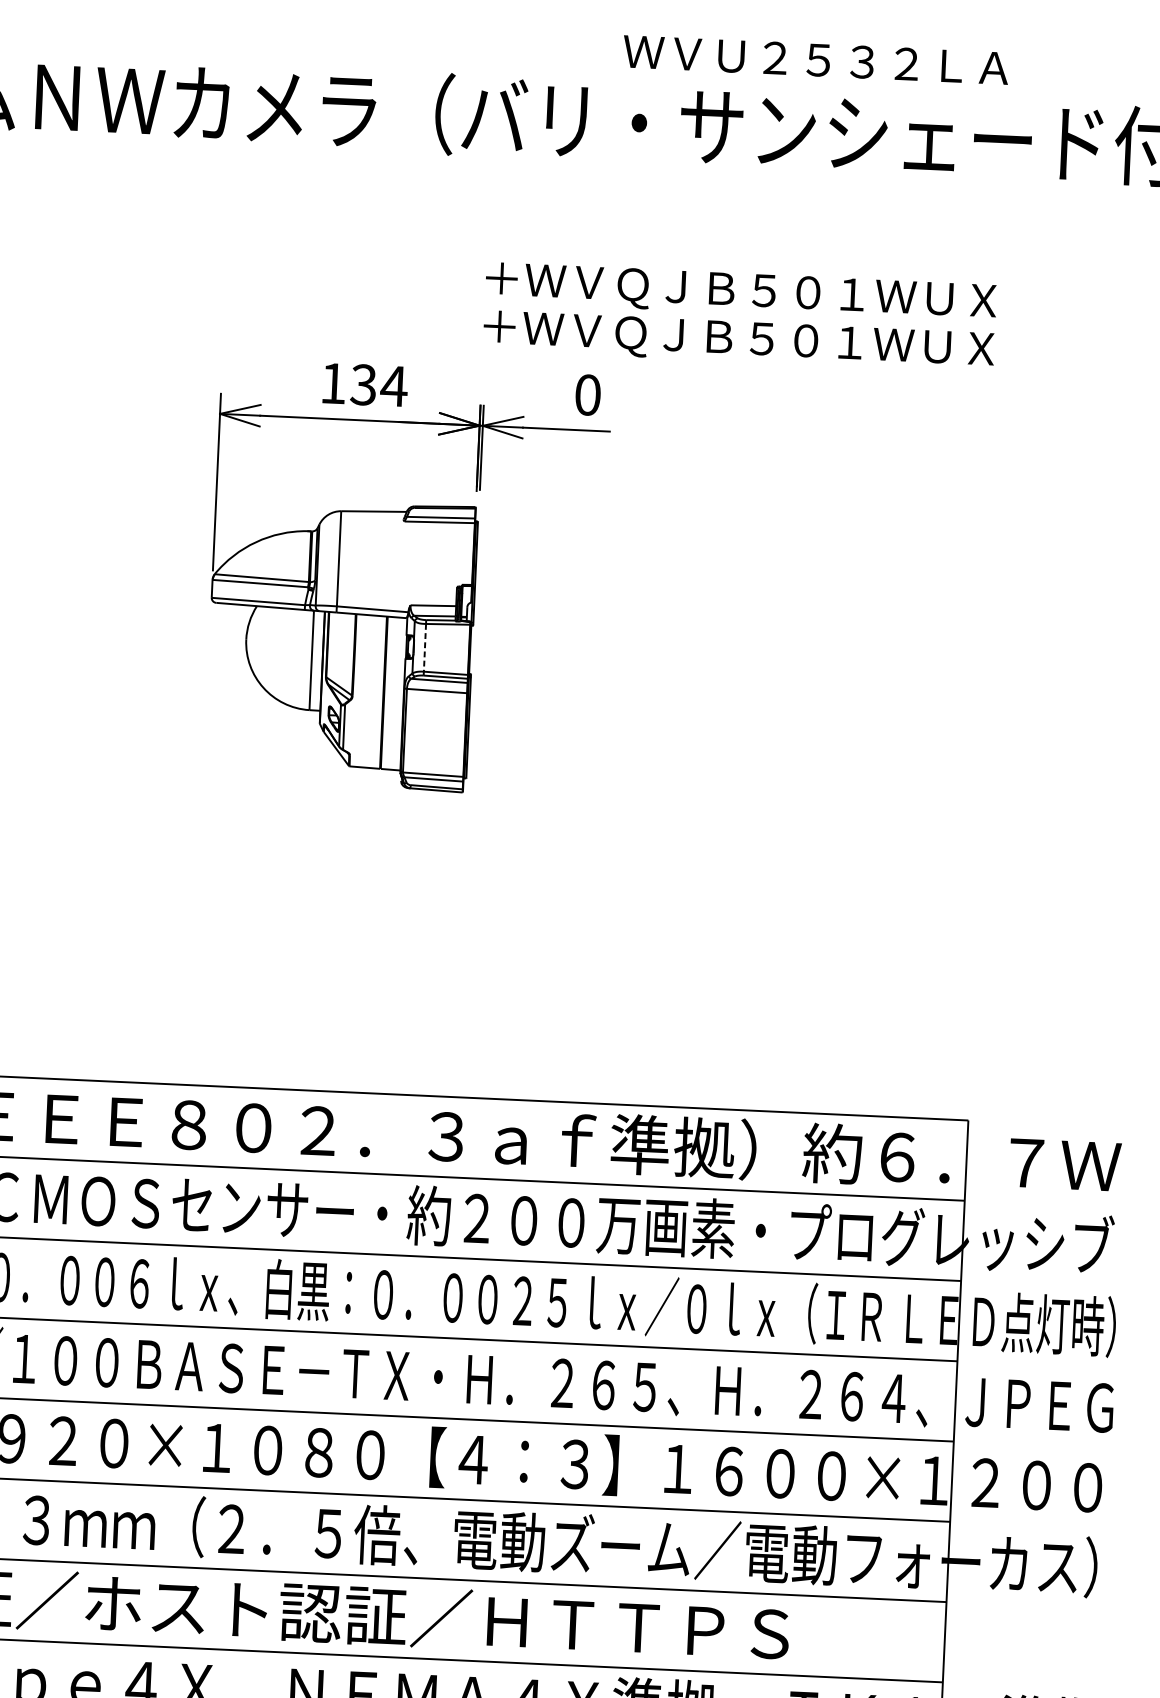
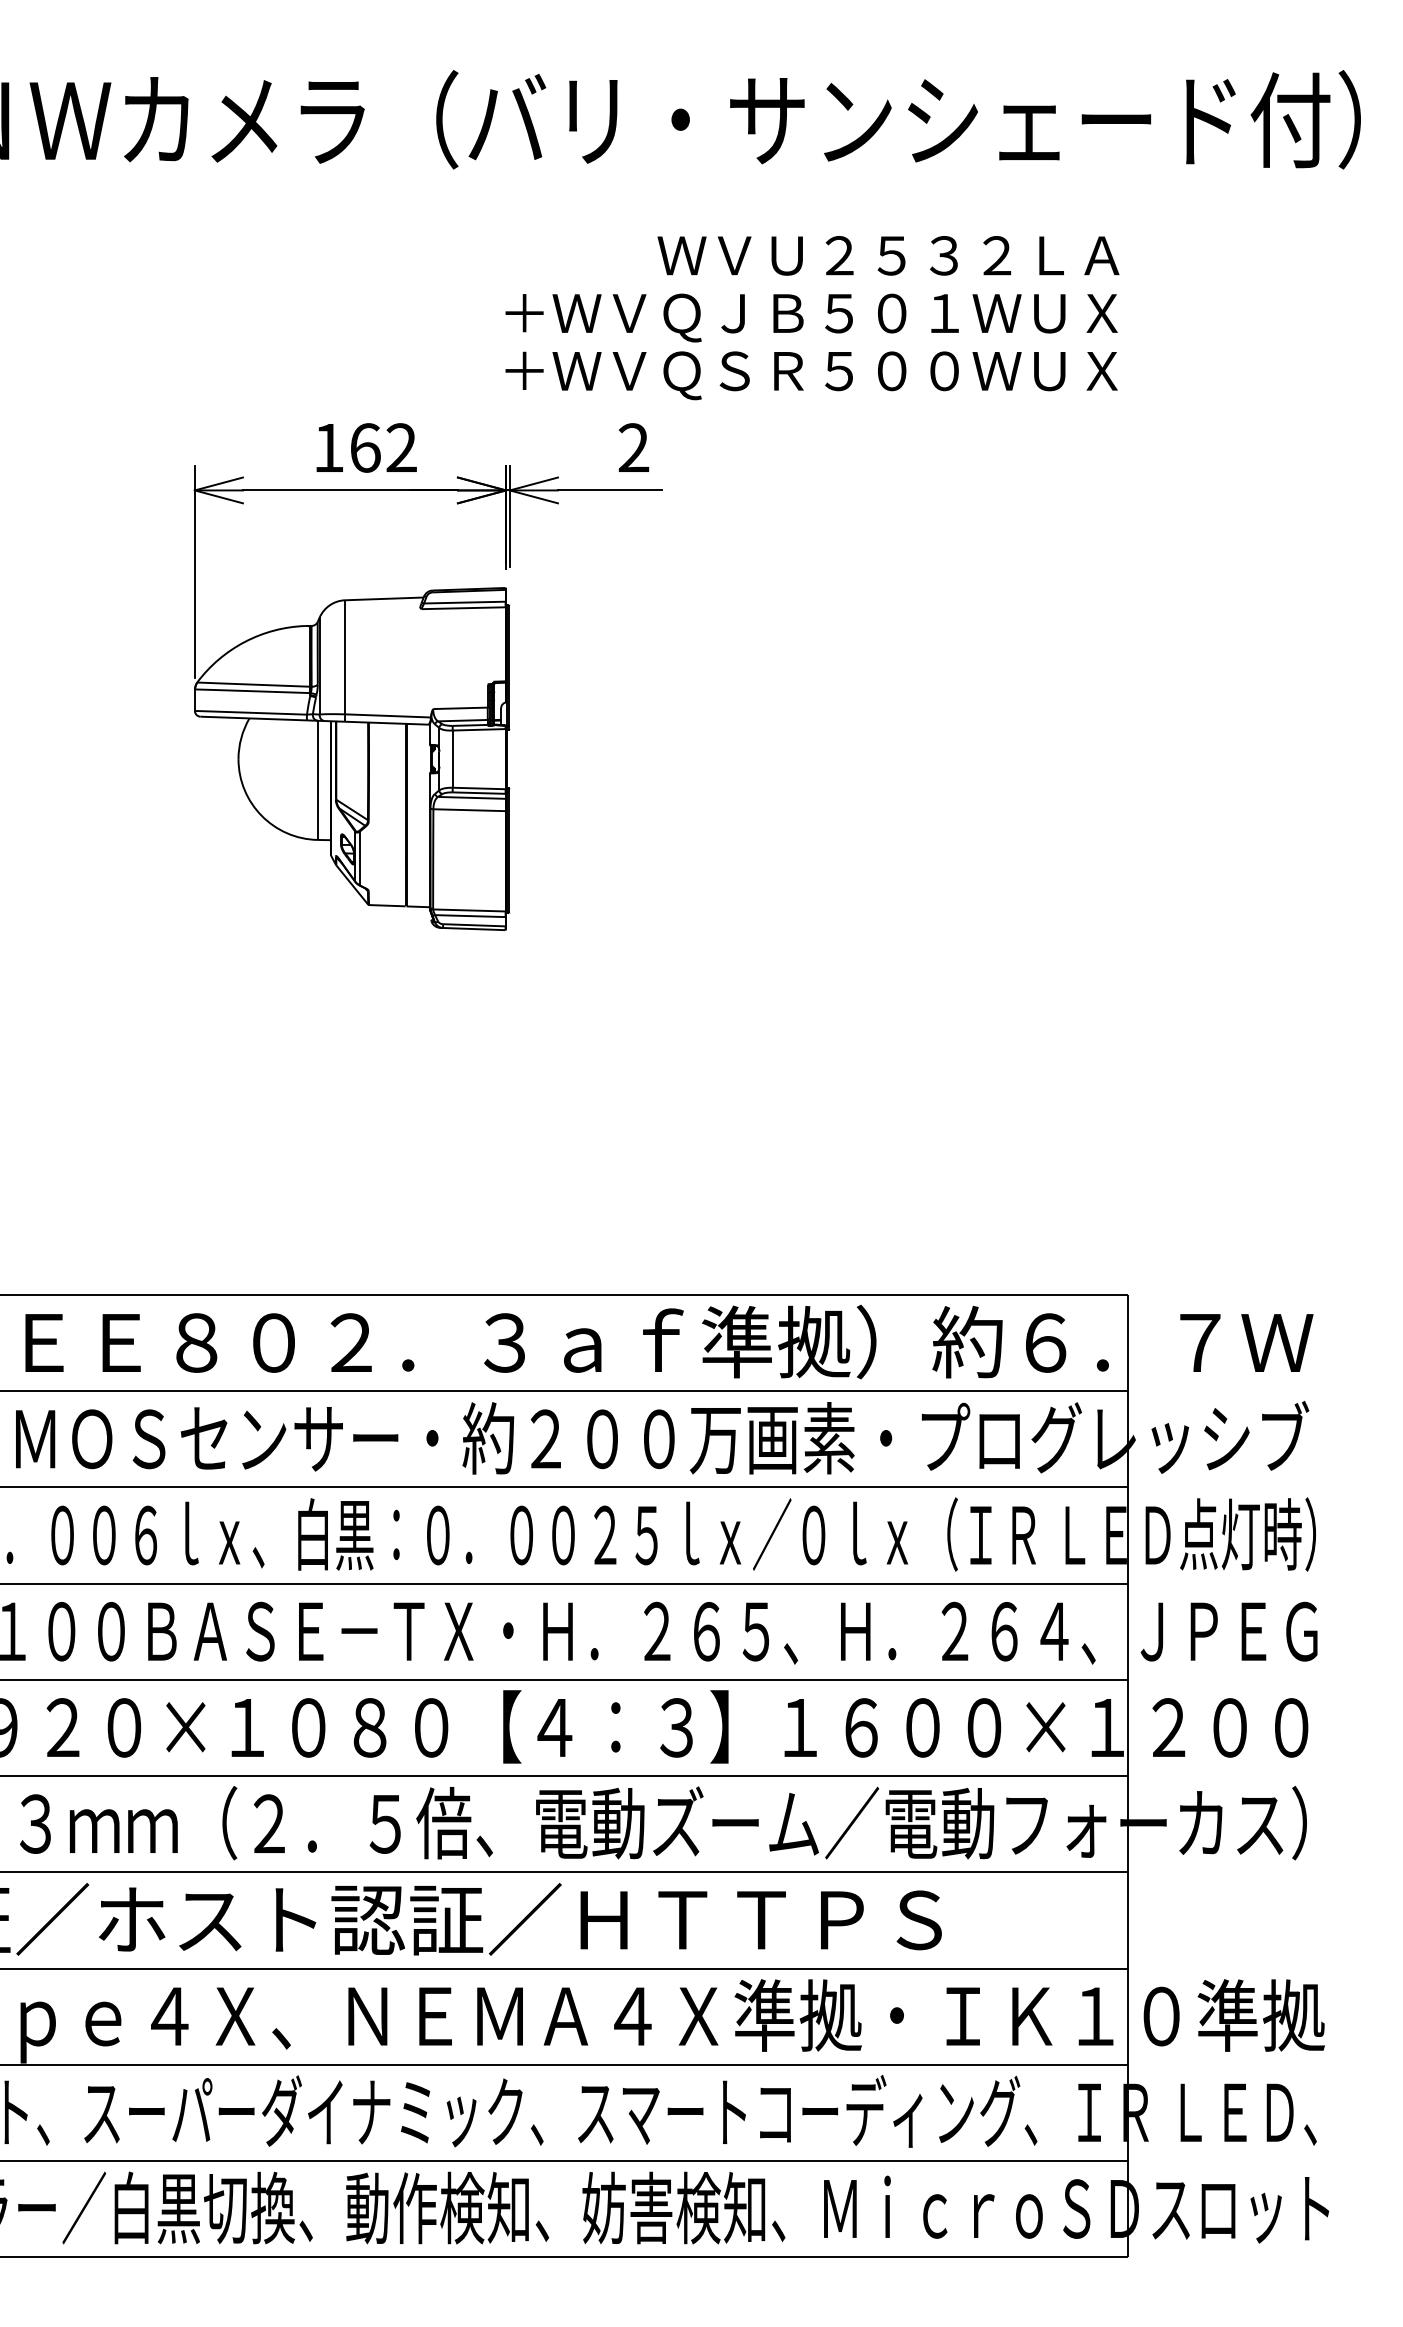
text: (815, 59) -> (888, 255), moved
text: (761, 339) -> (838, 371), ＋ＷＶＱＪＢ５０１ＷＵＸ -> ＋ＷＶＱＳＲ５００ＷＵＸ
text: (379, 385) -> (383, 447), 134 -> 162
text: (587, 394) -> (633, 447), 0 -> 2
line: (424, 648) -> (452, 759), dashed -> solid

